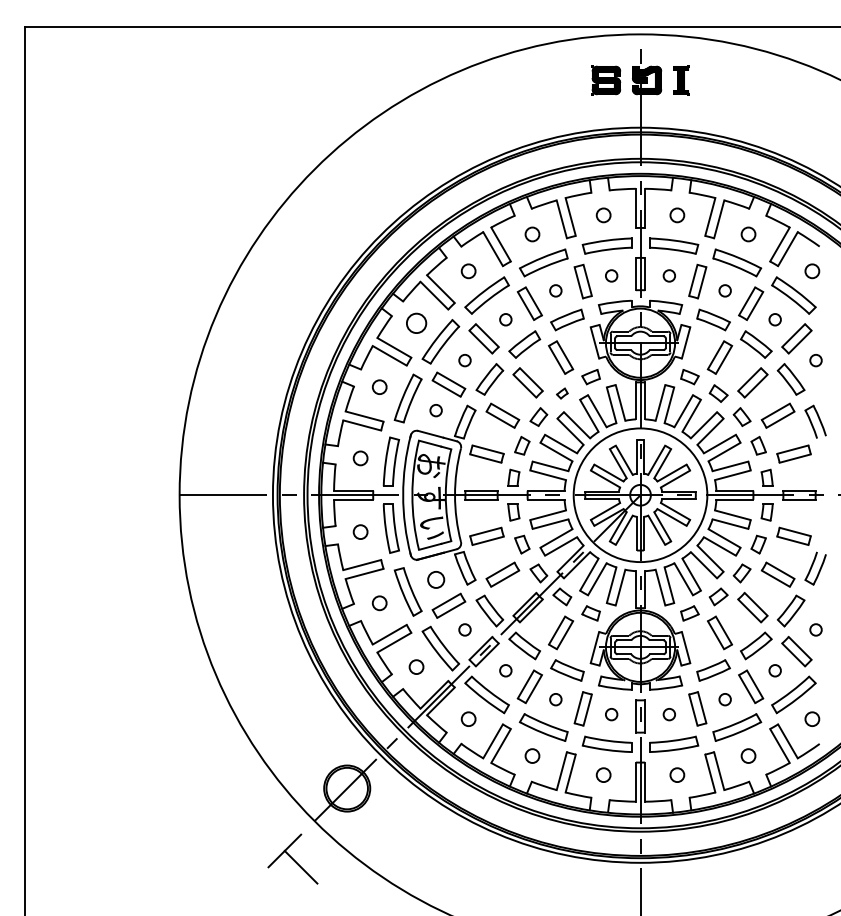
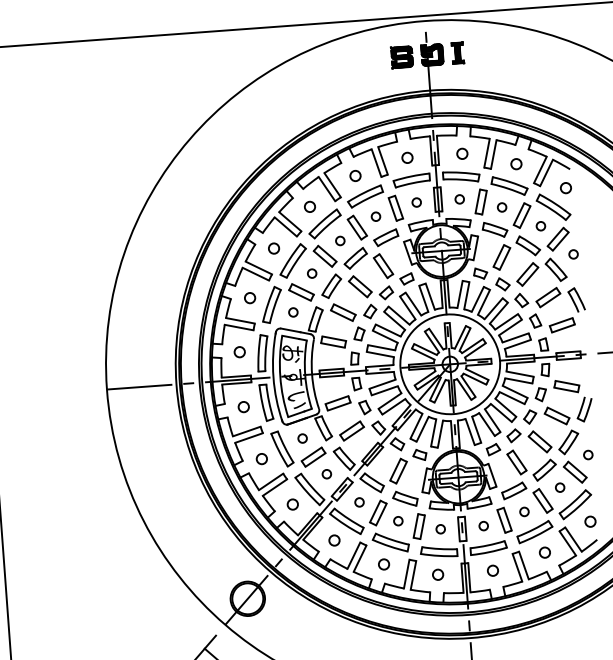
circle: (416, 323) -> (273, 248), size x0.71
part: (562, 393) -> (386, 292), size x1.67
circle: (435, 579) -> (302, 438), size x0.71

